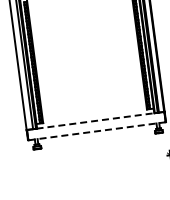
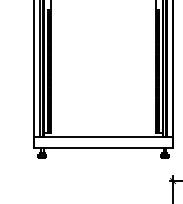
line: (95, 121) -> (103, 137), dashed -> solid
line: (97, 130) -> (104, 147), dashed -> solid

